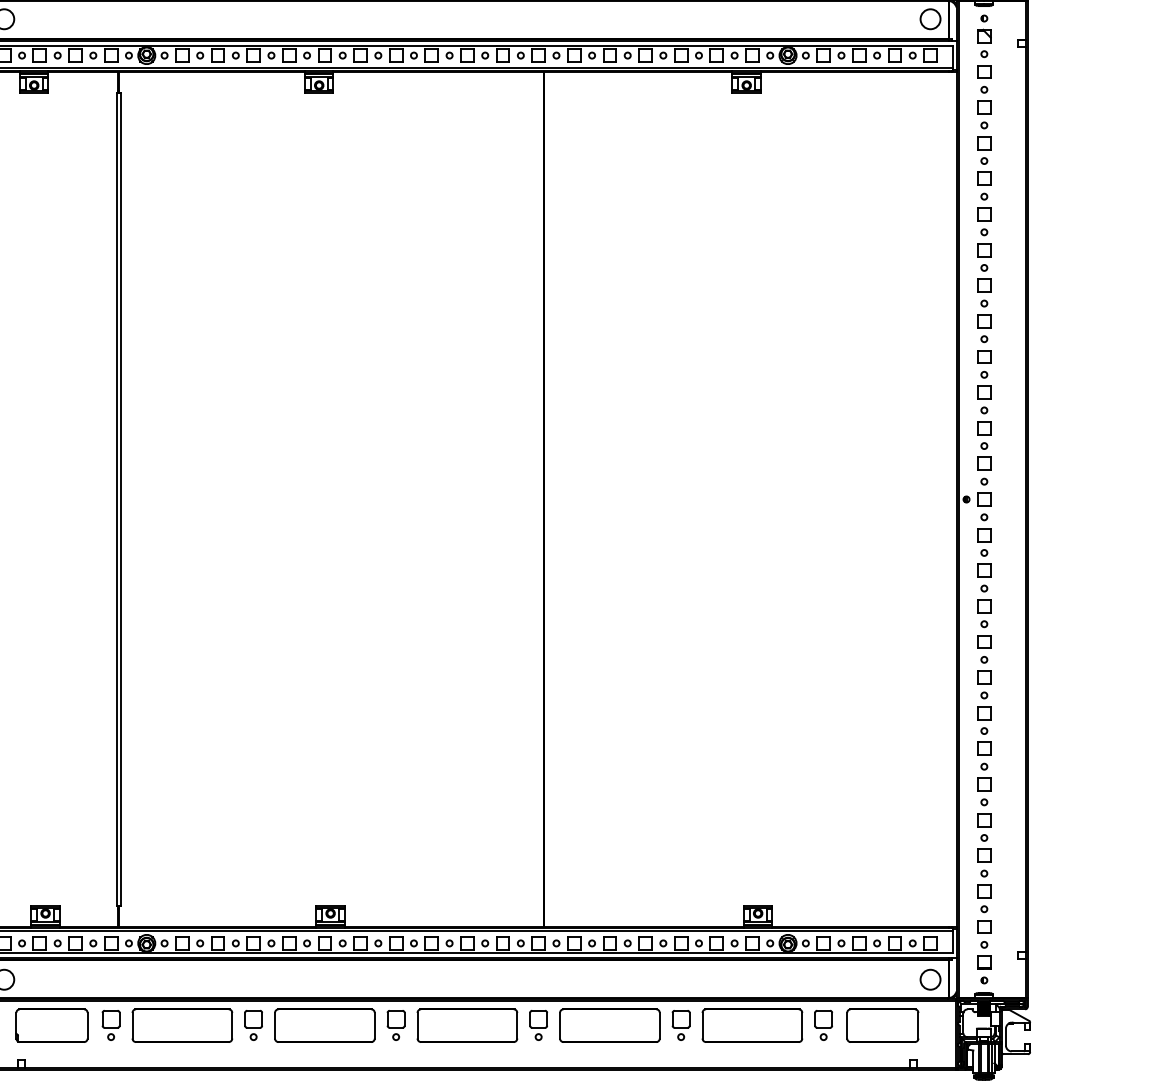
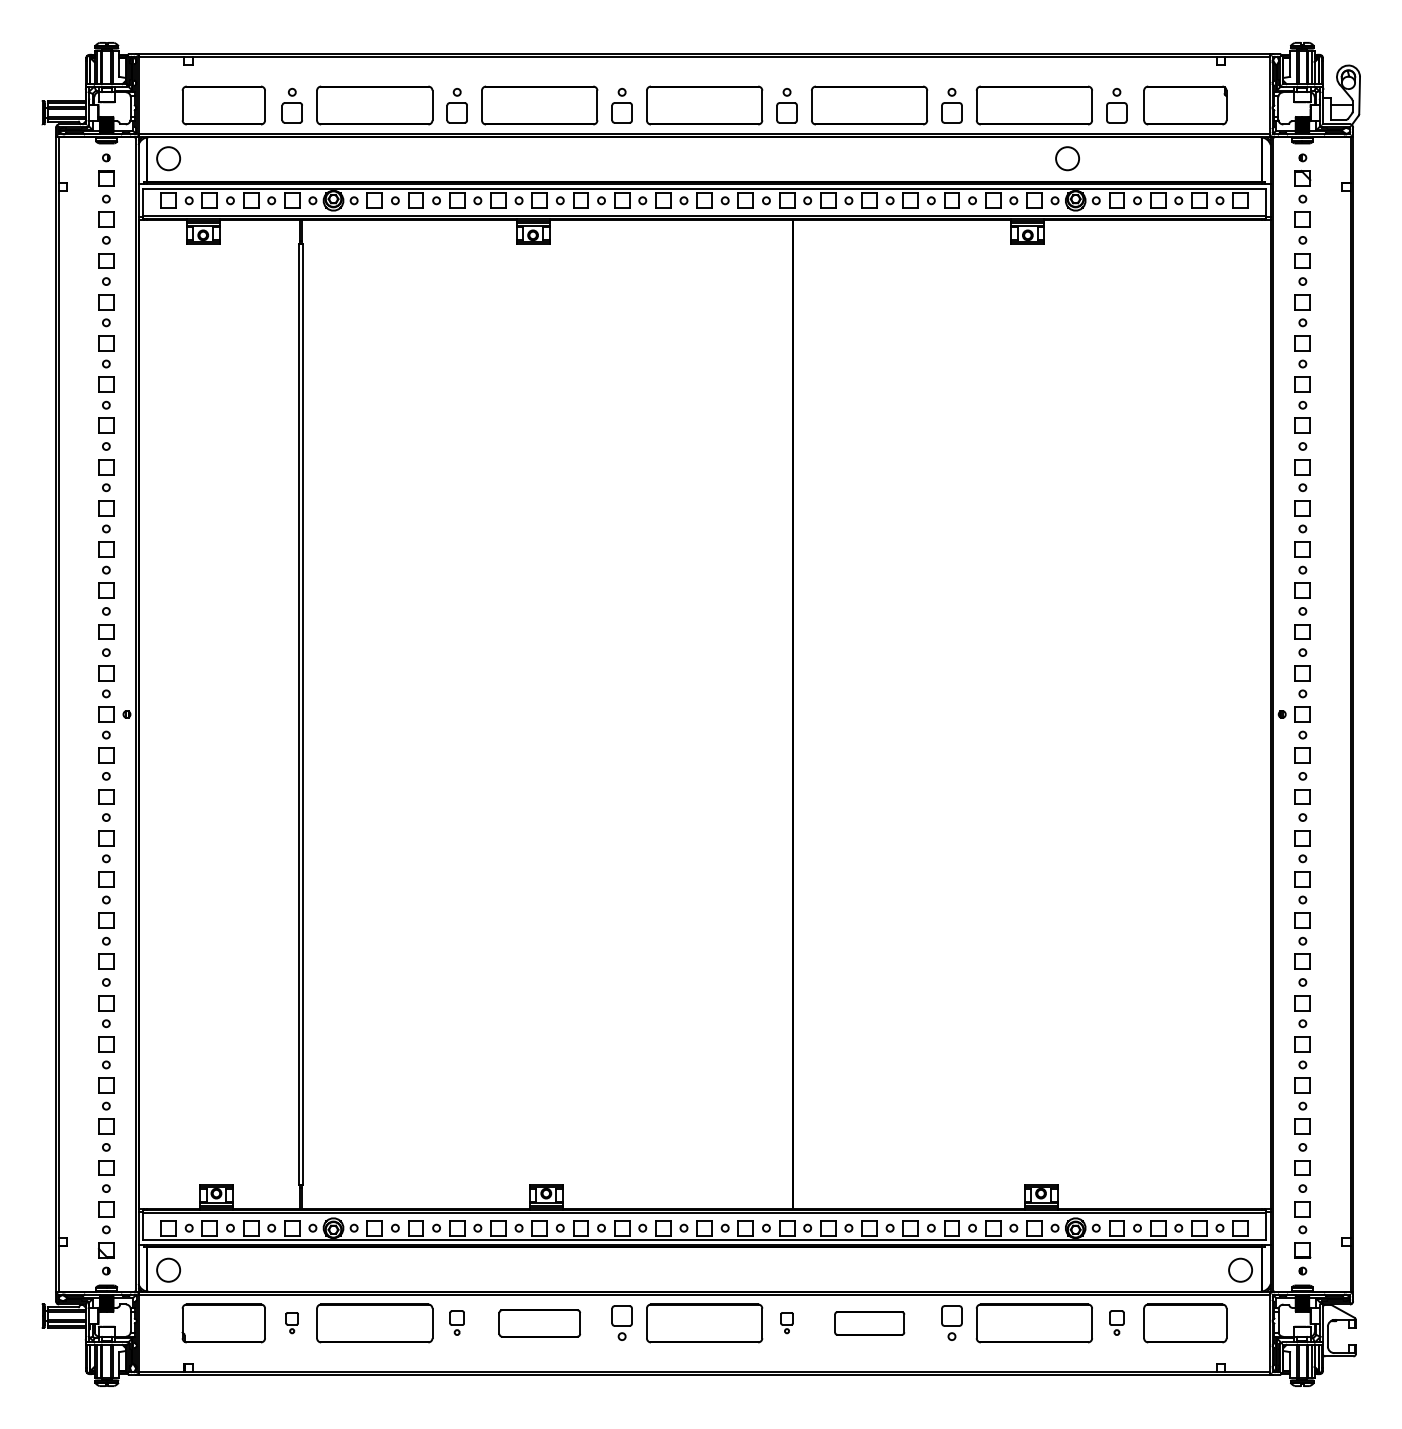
circle: (930, 19) -> (1067, 158), moved
part: (110, 1024) -> (291, 1322), size x0.6
part: (253, 1024) -> (456, 1322), size x0.7
part: (538, 1024) -> (786, 1322), size x0.6
part: (823, 1024) -> (1116, 1322), size x0.7
part: (324, 1025) -> (539, 1323), size x0.7
part: (609, 1025) -> (869, 1323), size x0.6

